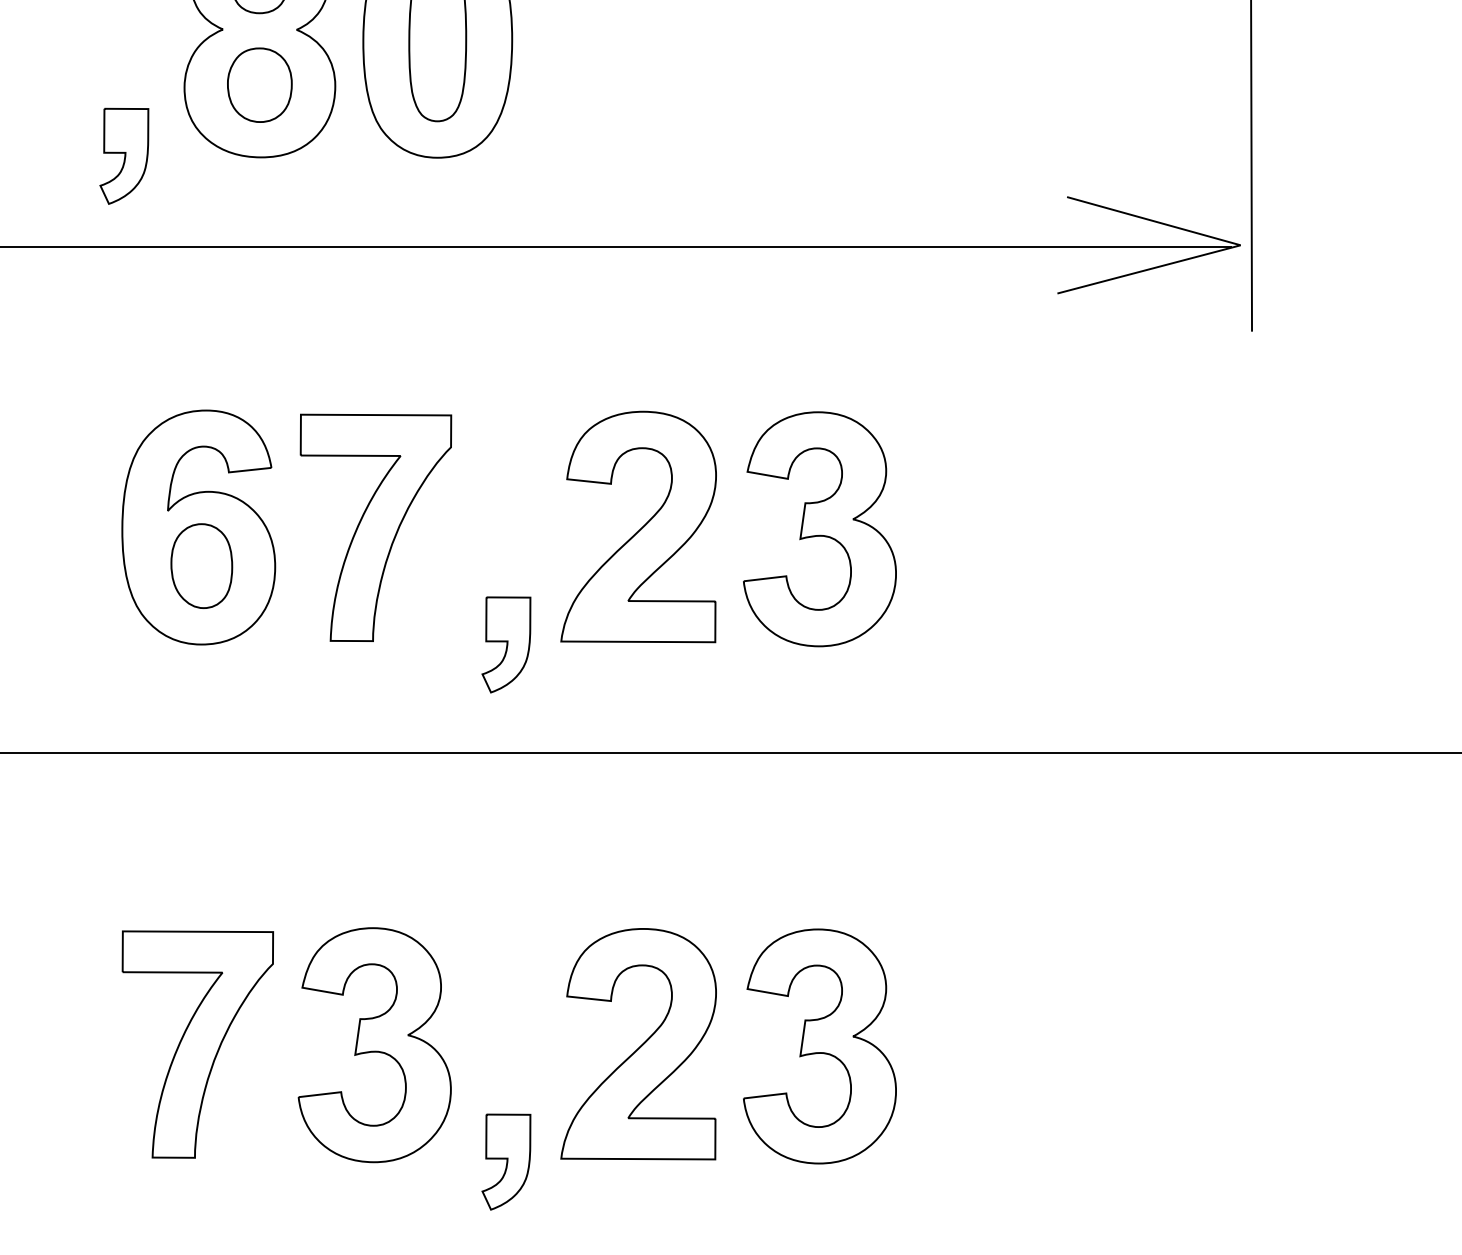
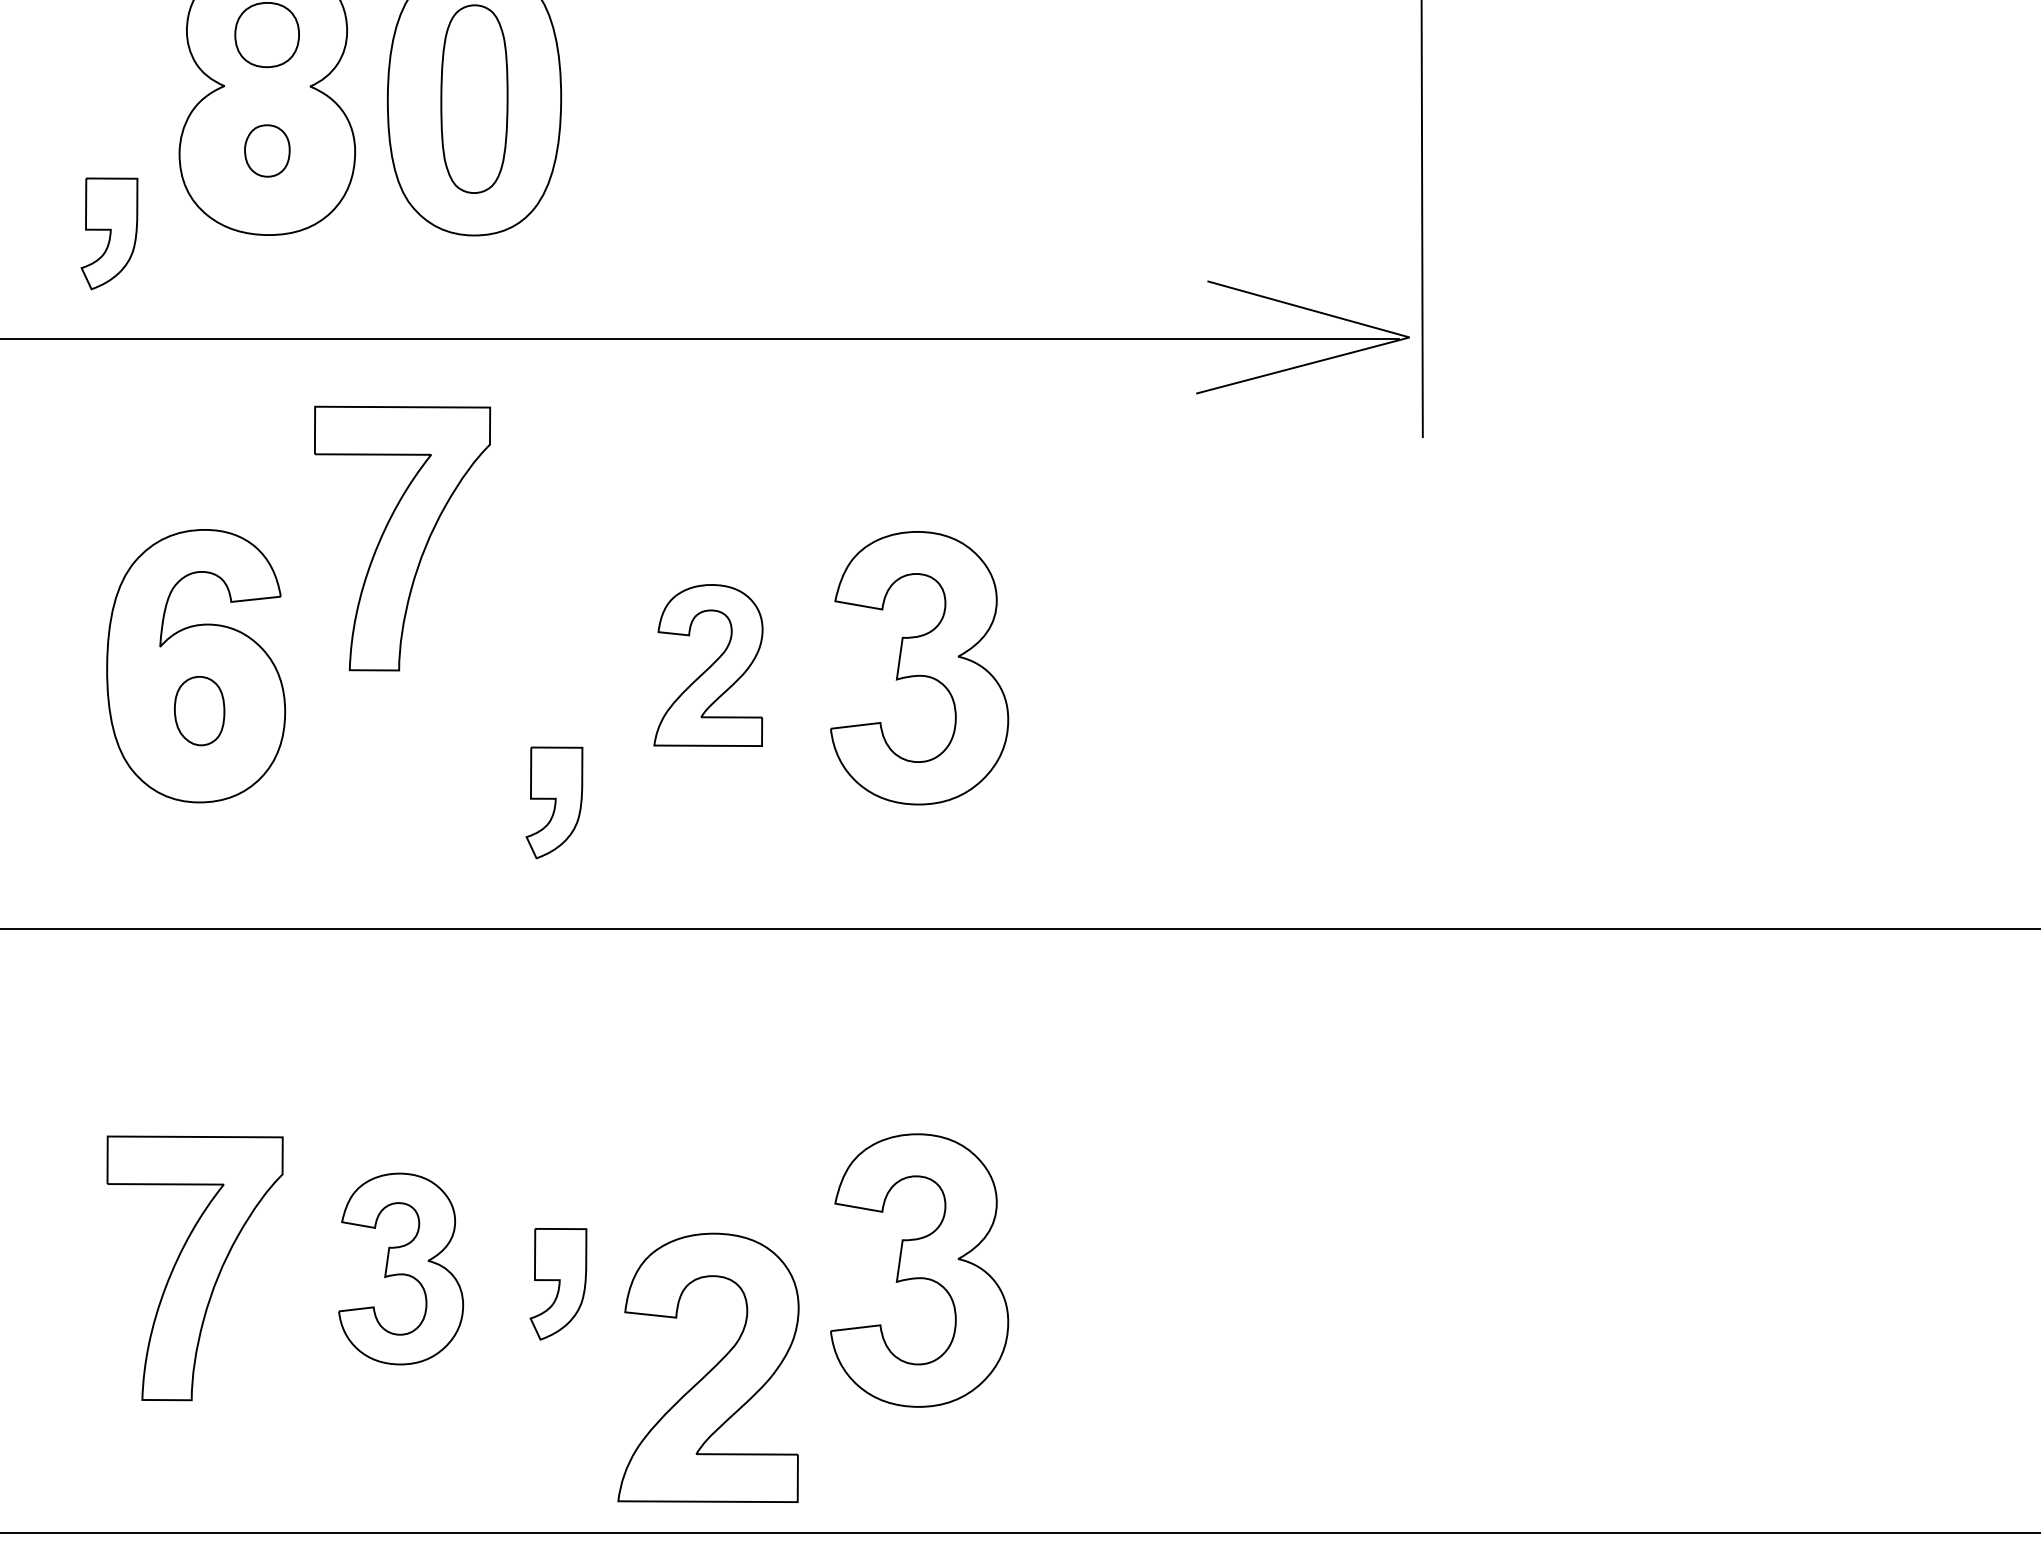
part: (260, 84) -> (267, 150), size x0.6
part: (638, 526) -> (708, 665), size x0.6
part: (375, 527) -> (402, 538), moved
part: (201, 565) -> (199, 710), size x0.7
part: (638, 1043) -> (708, 1367), moved
part: (374, 1044) -> (400, 1268), size x0.7
part: (506, 1162) -> (558, 1284), moved

